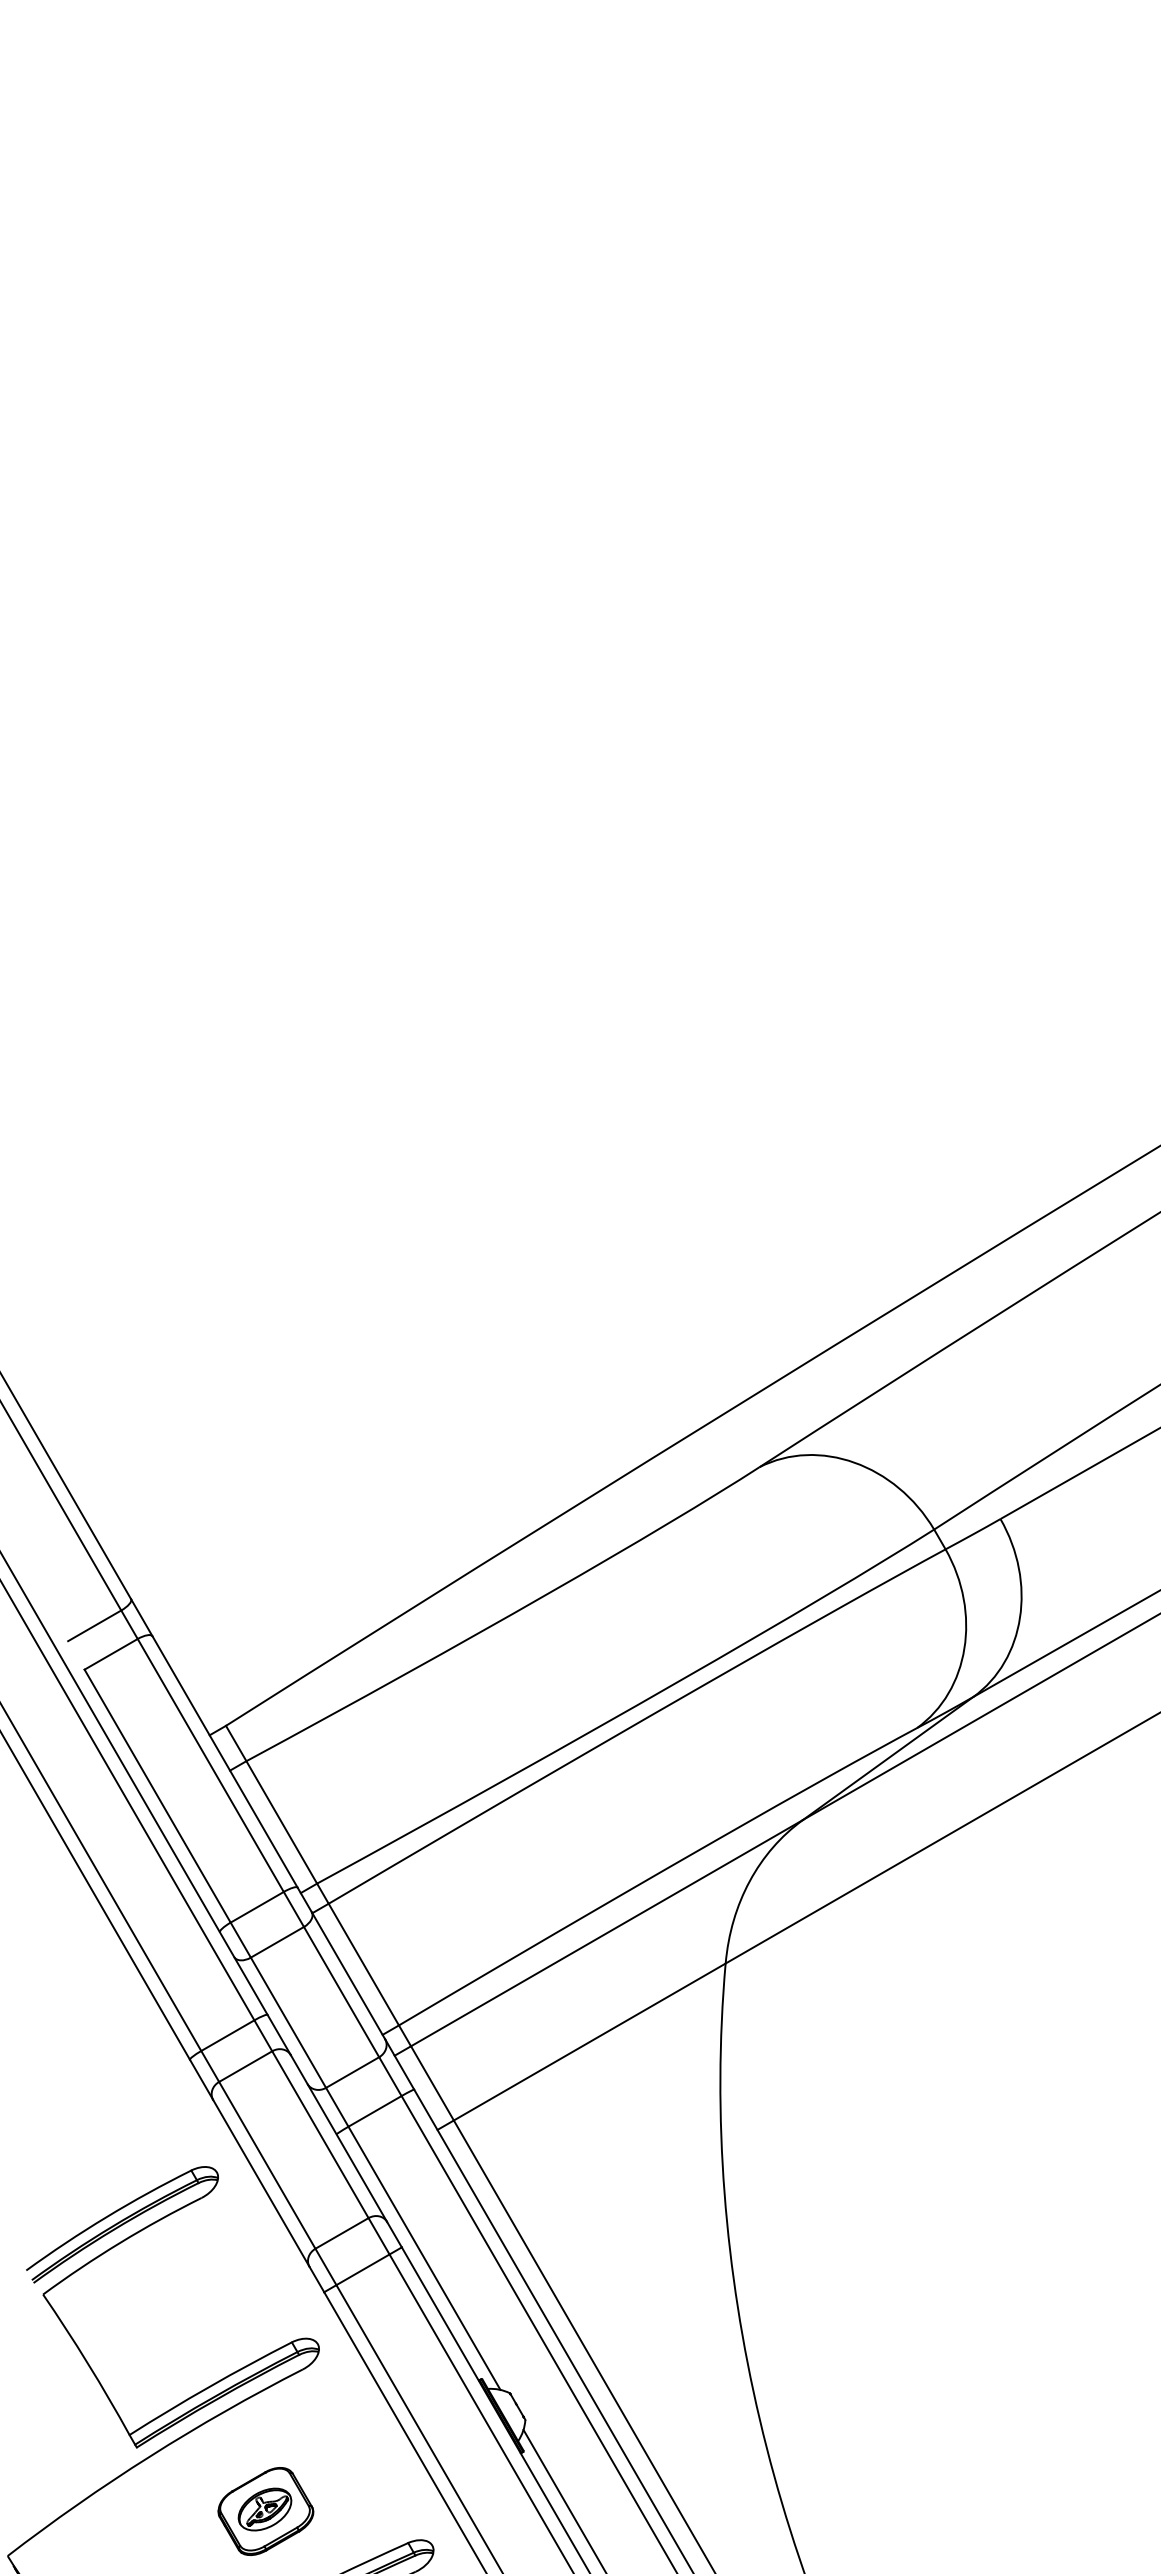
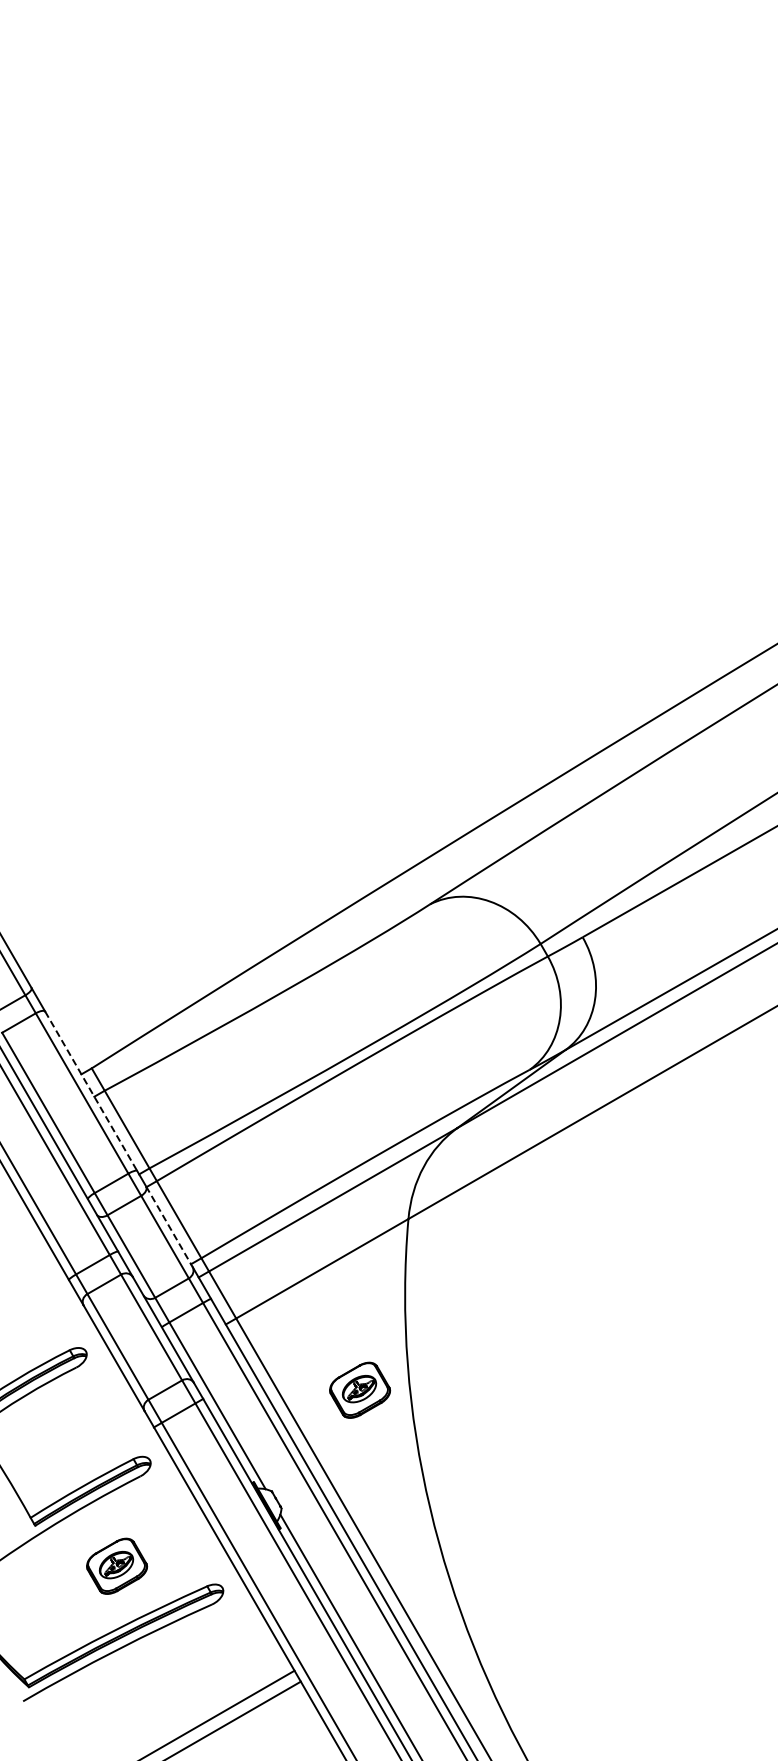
line: (225, 1762) -> (91, 1091), solid -> dashed
line: (348, 1976) -> (169, 1227), solid -> dashed
part: (649, 2232) -> (360, 1389), added

